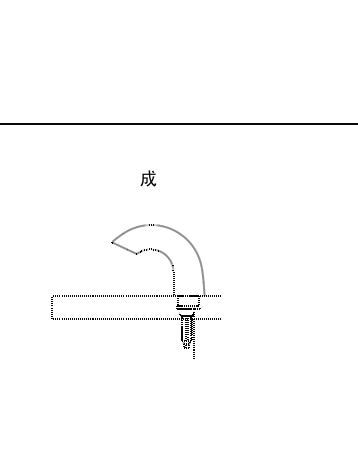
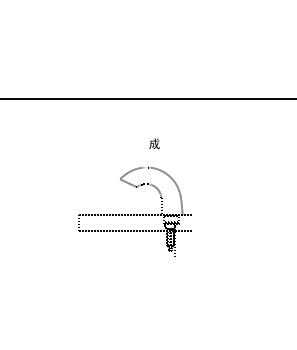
part: (148, 177) -> (154, 143), moved

